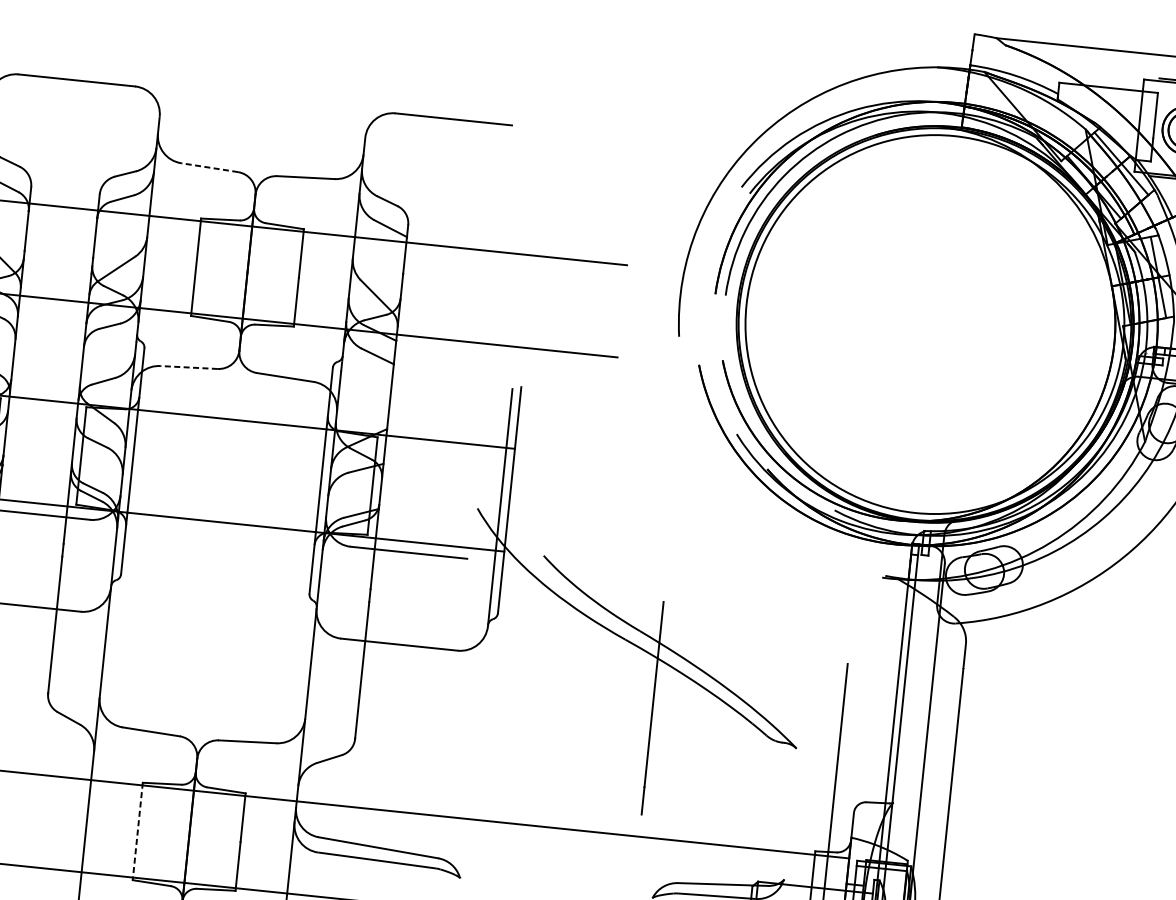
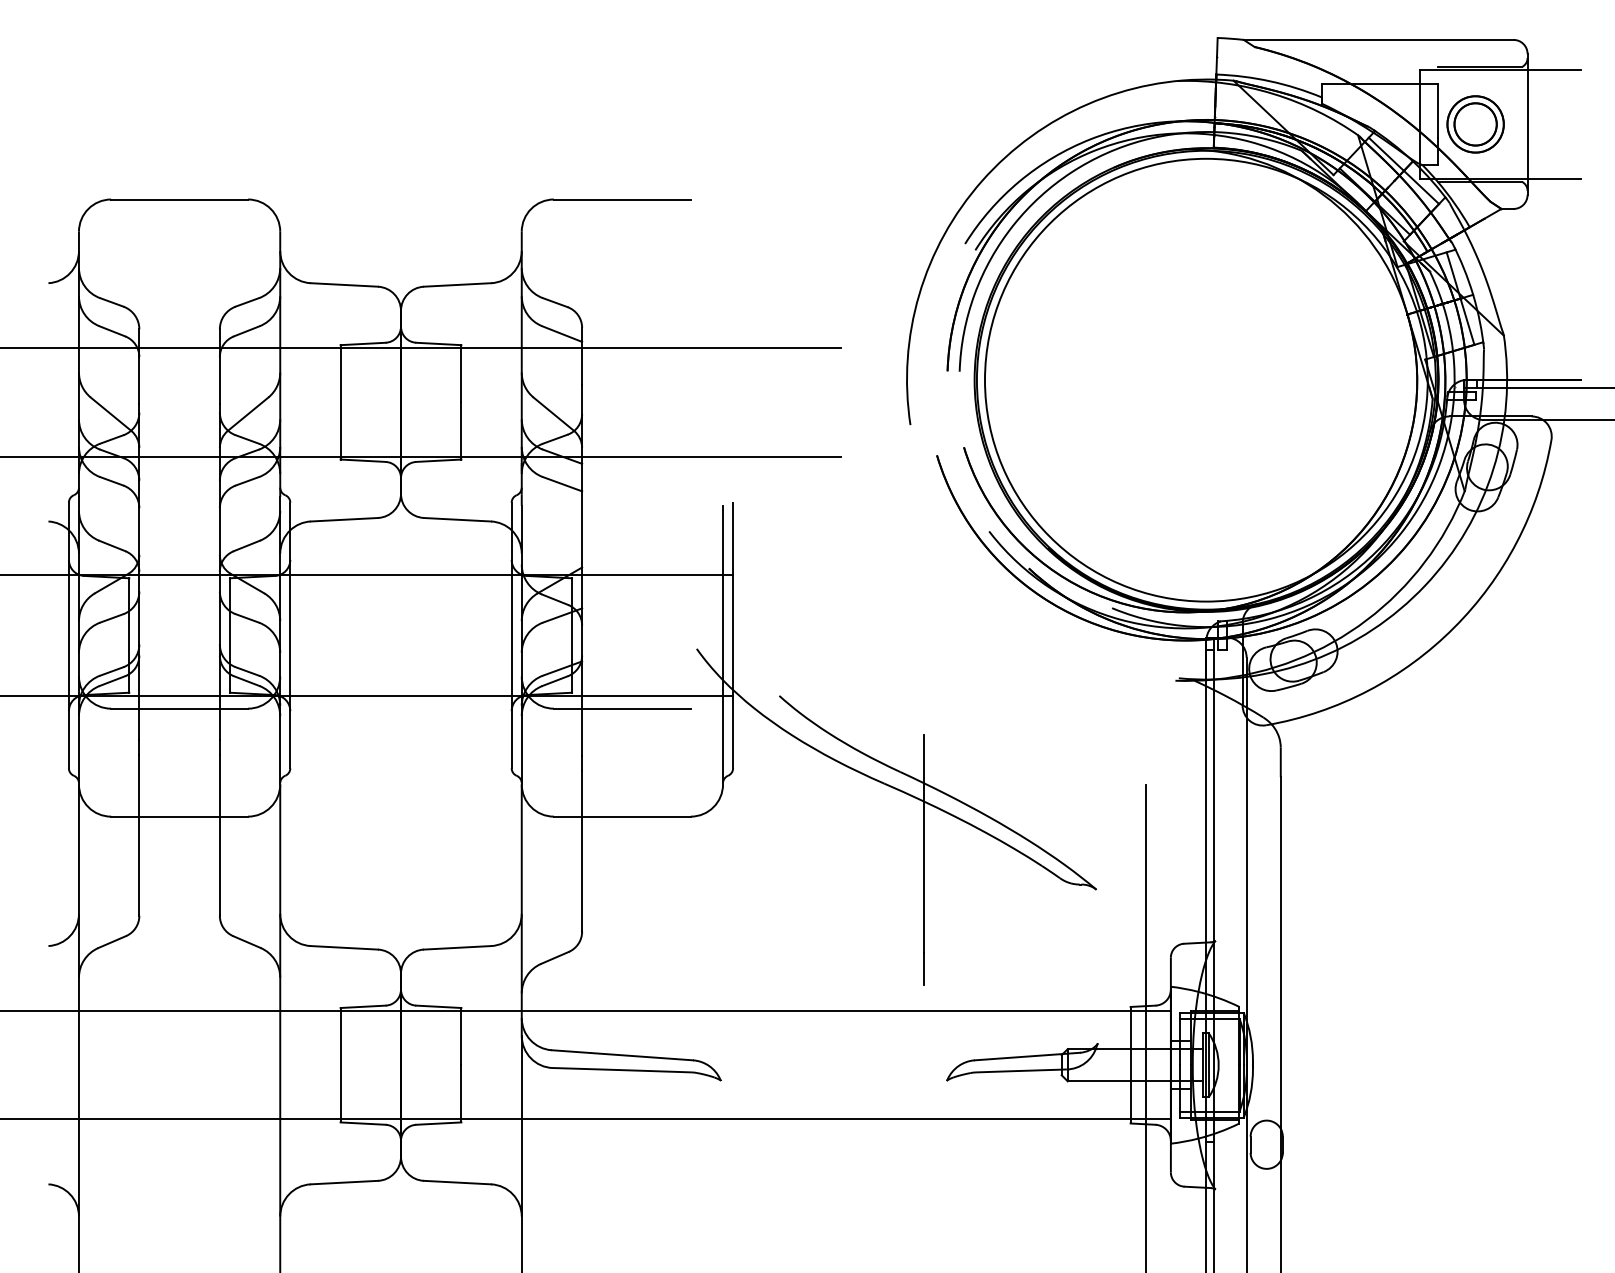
line: (209, 167) -> (344, 284), dashed -> solid
line: (189, 367) -> (344, 519), dashed -> solid
line: (137, 831) -> (340, 1065), dashed -> solid

